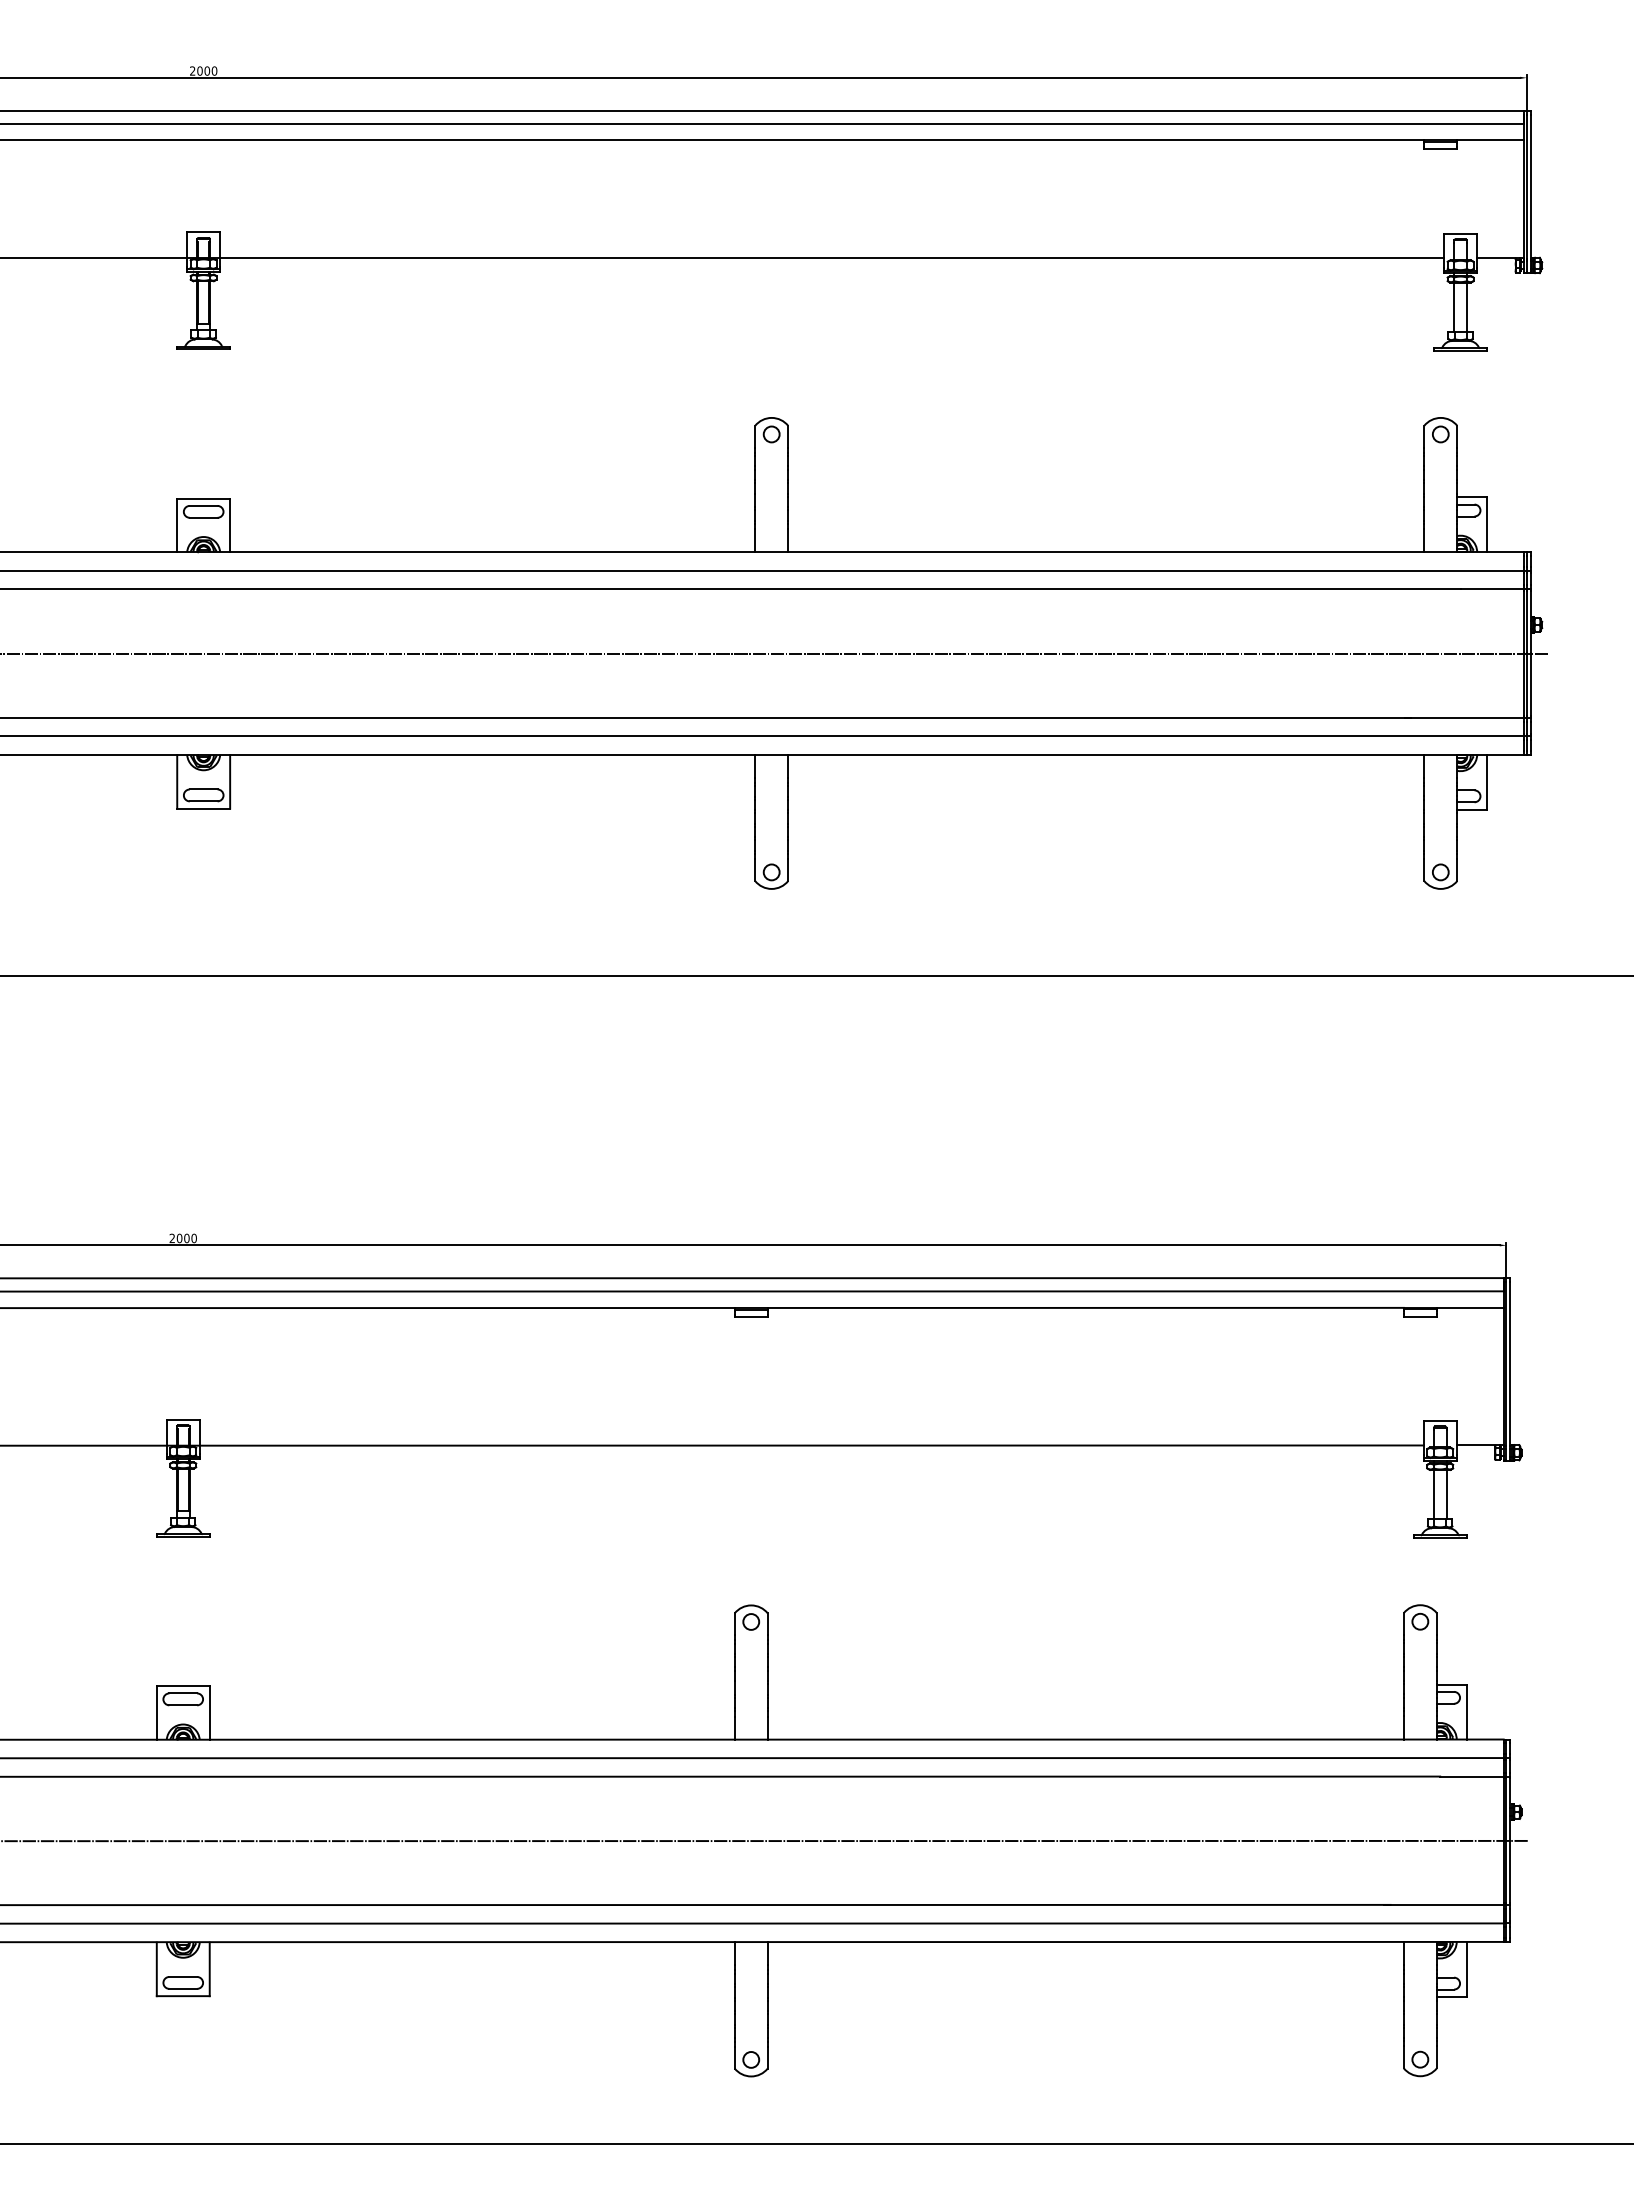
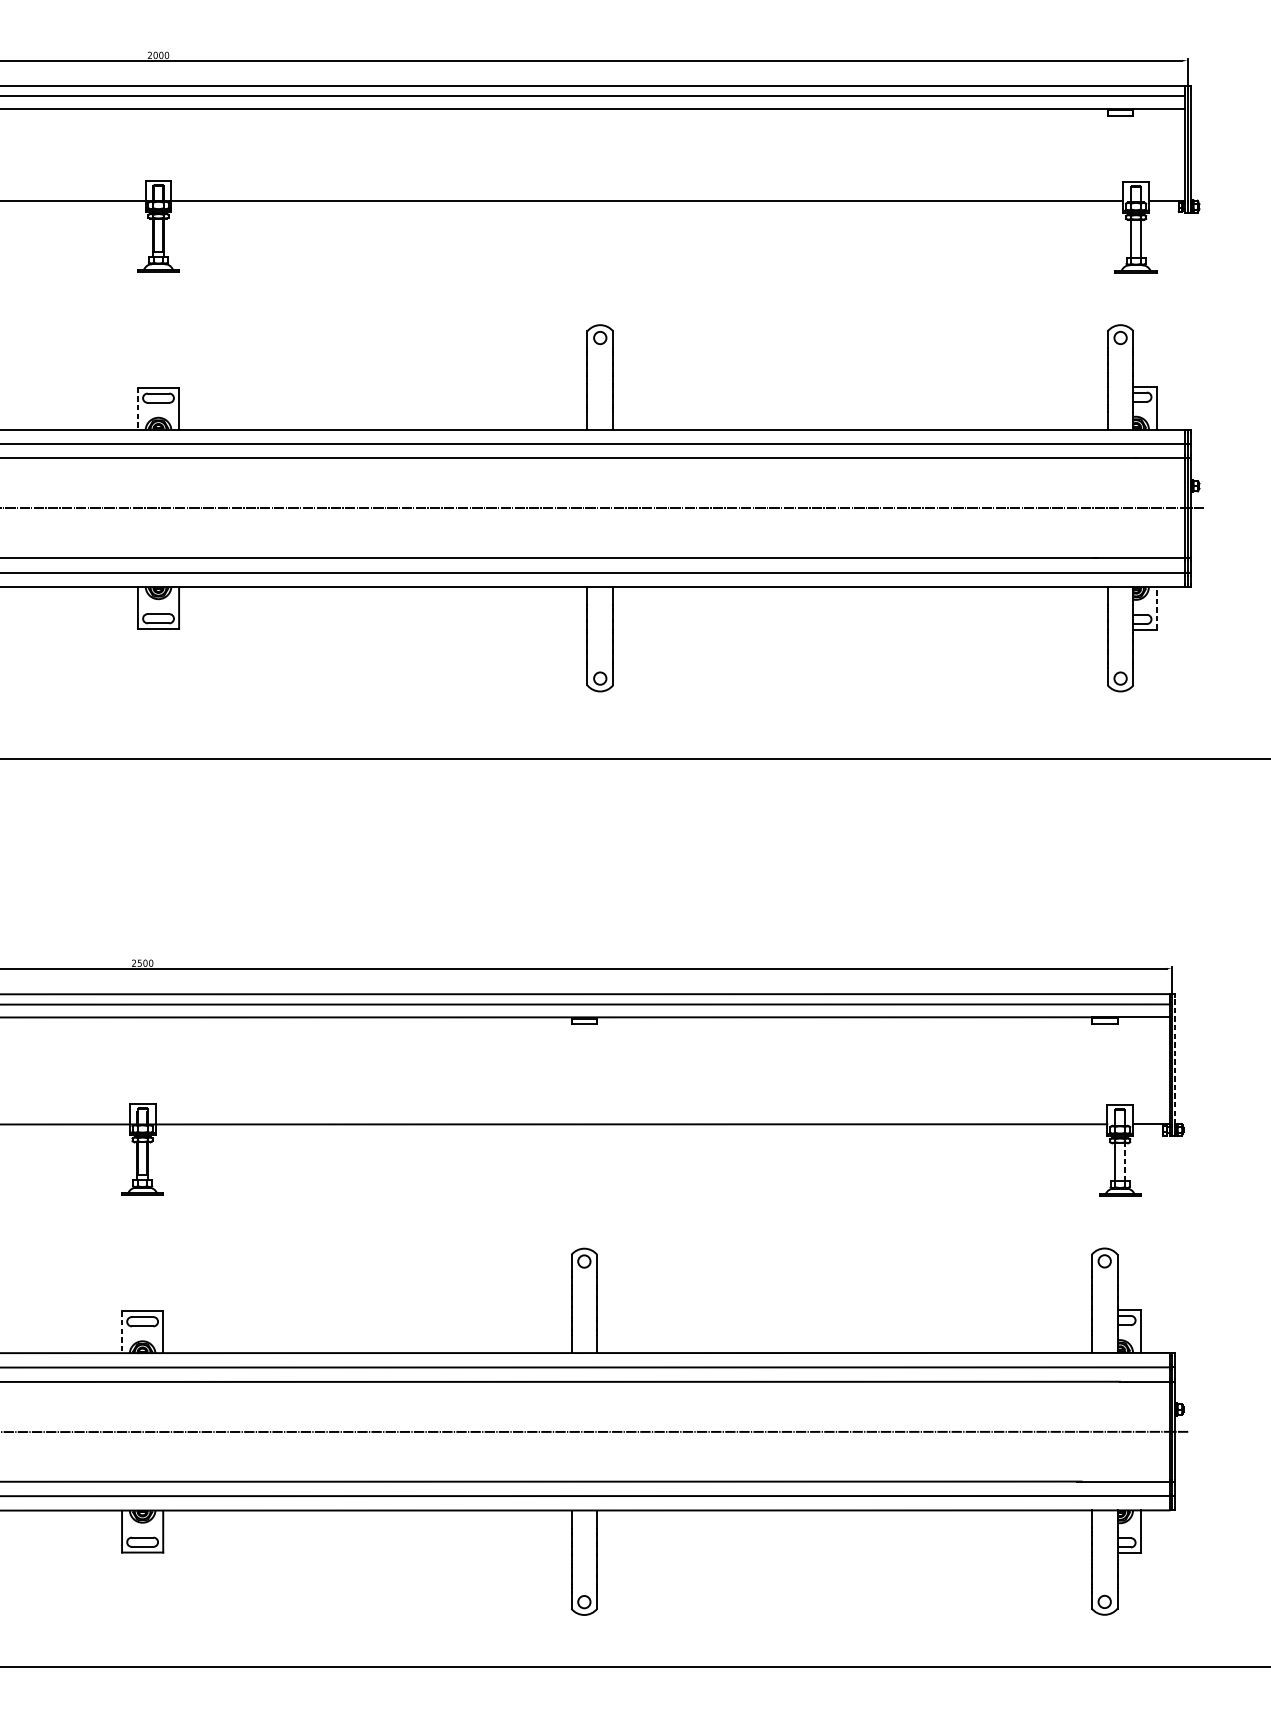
line: (177, 525) -> (138, 408), solid -> dashed
line: (1487, 781) -> (1156, 607), solid -> dashed
text: (179, 1238) -> (139, 963), 2000 -> 2500
line: (1510, 1363) -> (1174, 1060), solid -> dashed
line: (1446, 1493) -> (1125, 1161), solid -> dashed
line: (156, 1712) -> (121, 1331), solid -> dashed

